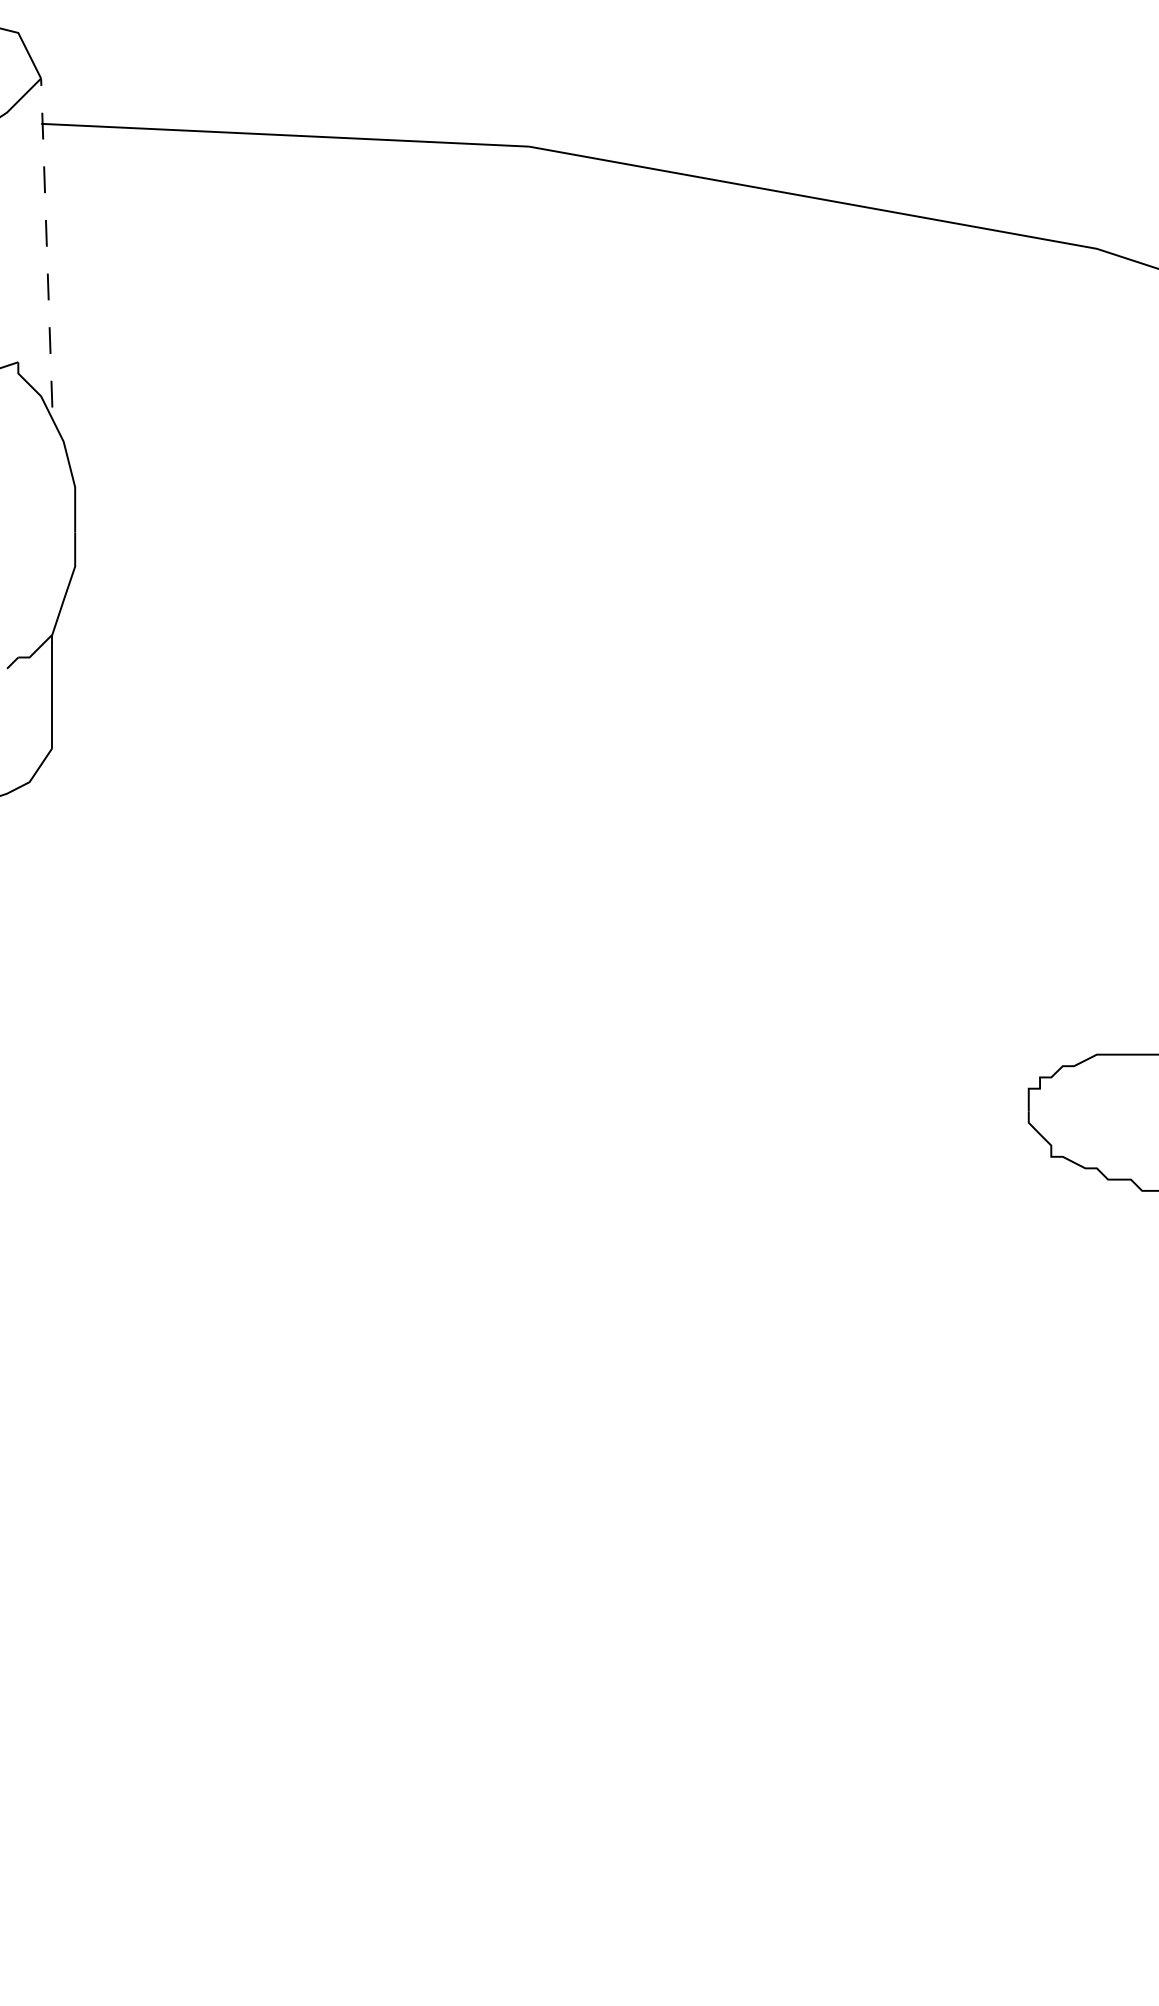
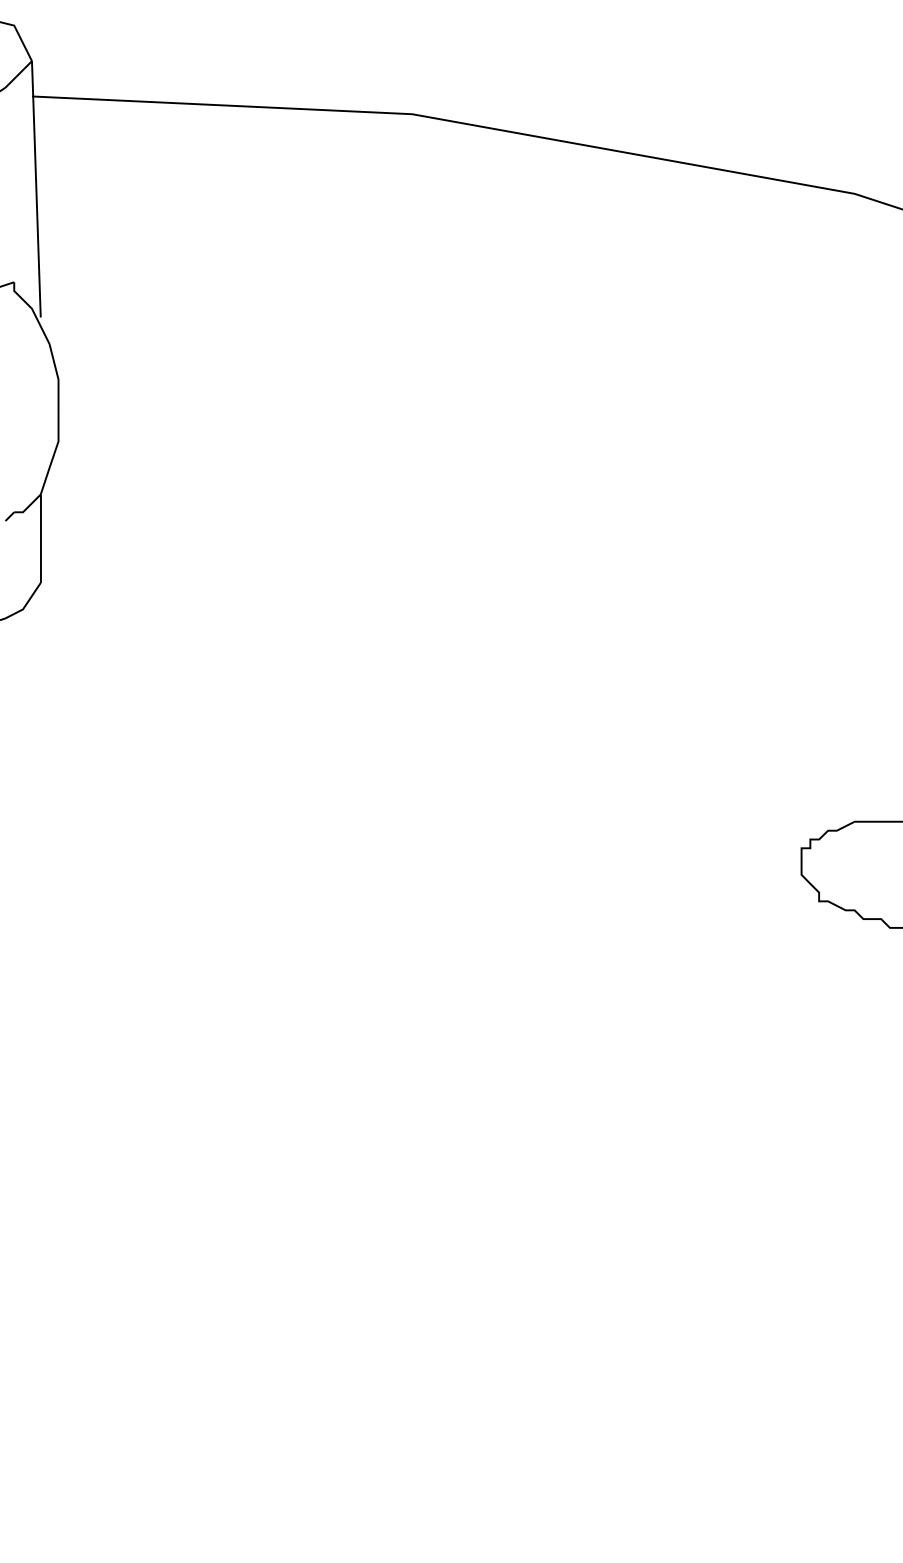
line: (46, 243) -> (36, 189), dashed -> solid

